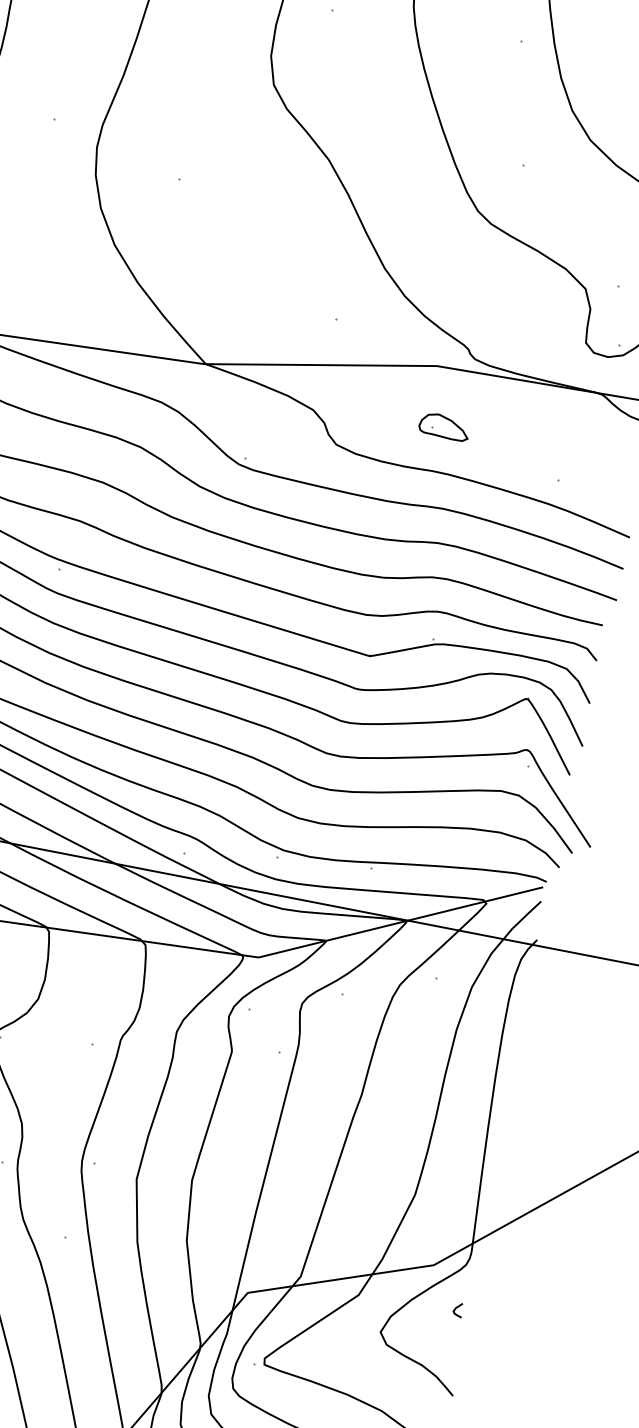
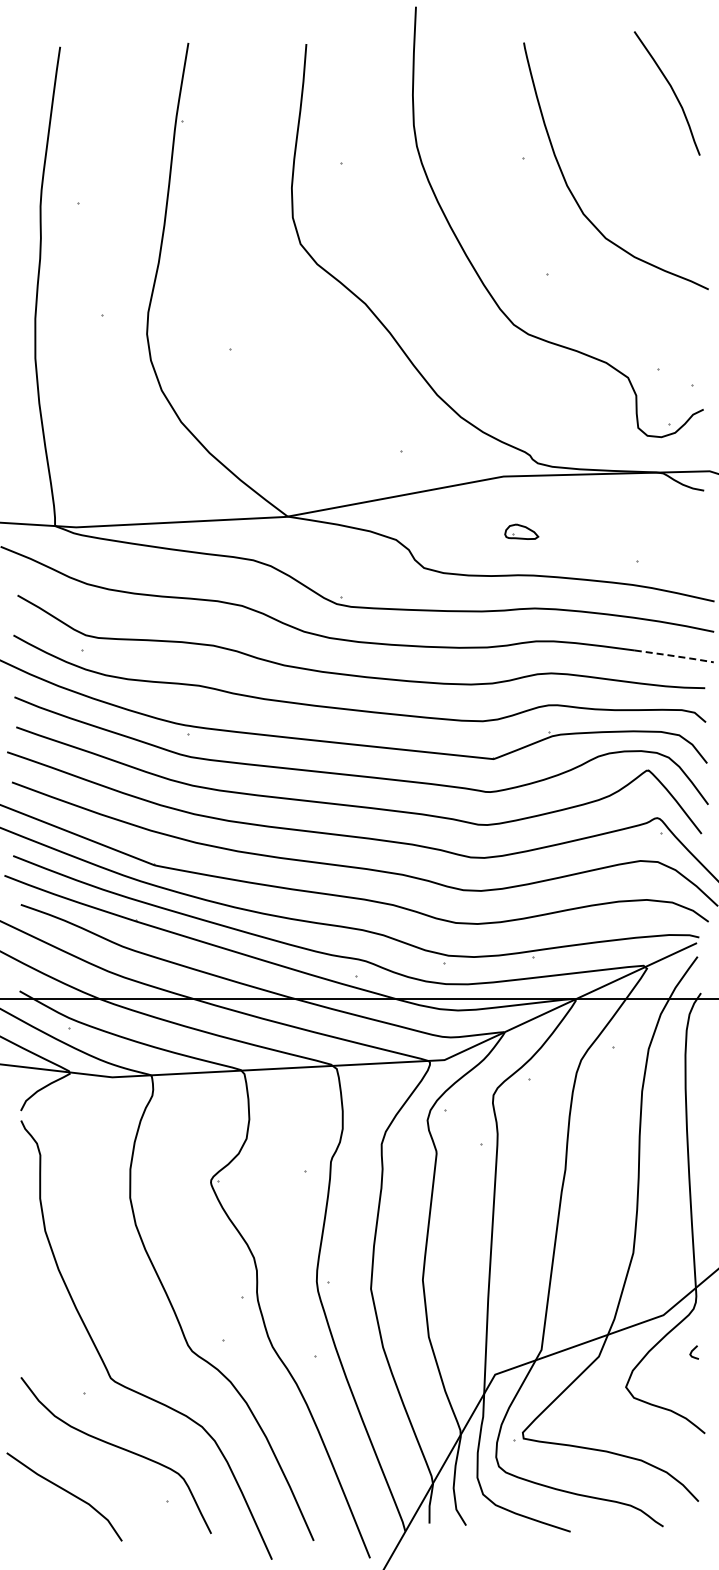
part: (444, 426) -> (521, 531), size x0.7
line: (578, 586) -> (675, 656), solid -> dashed

